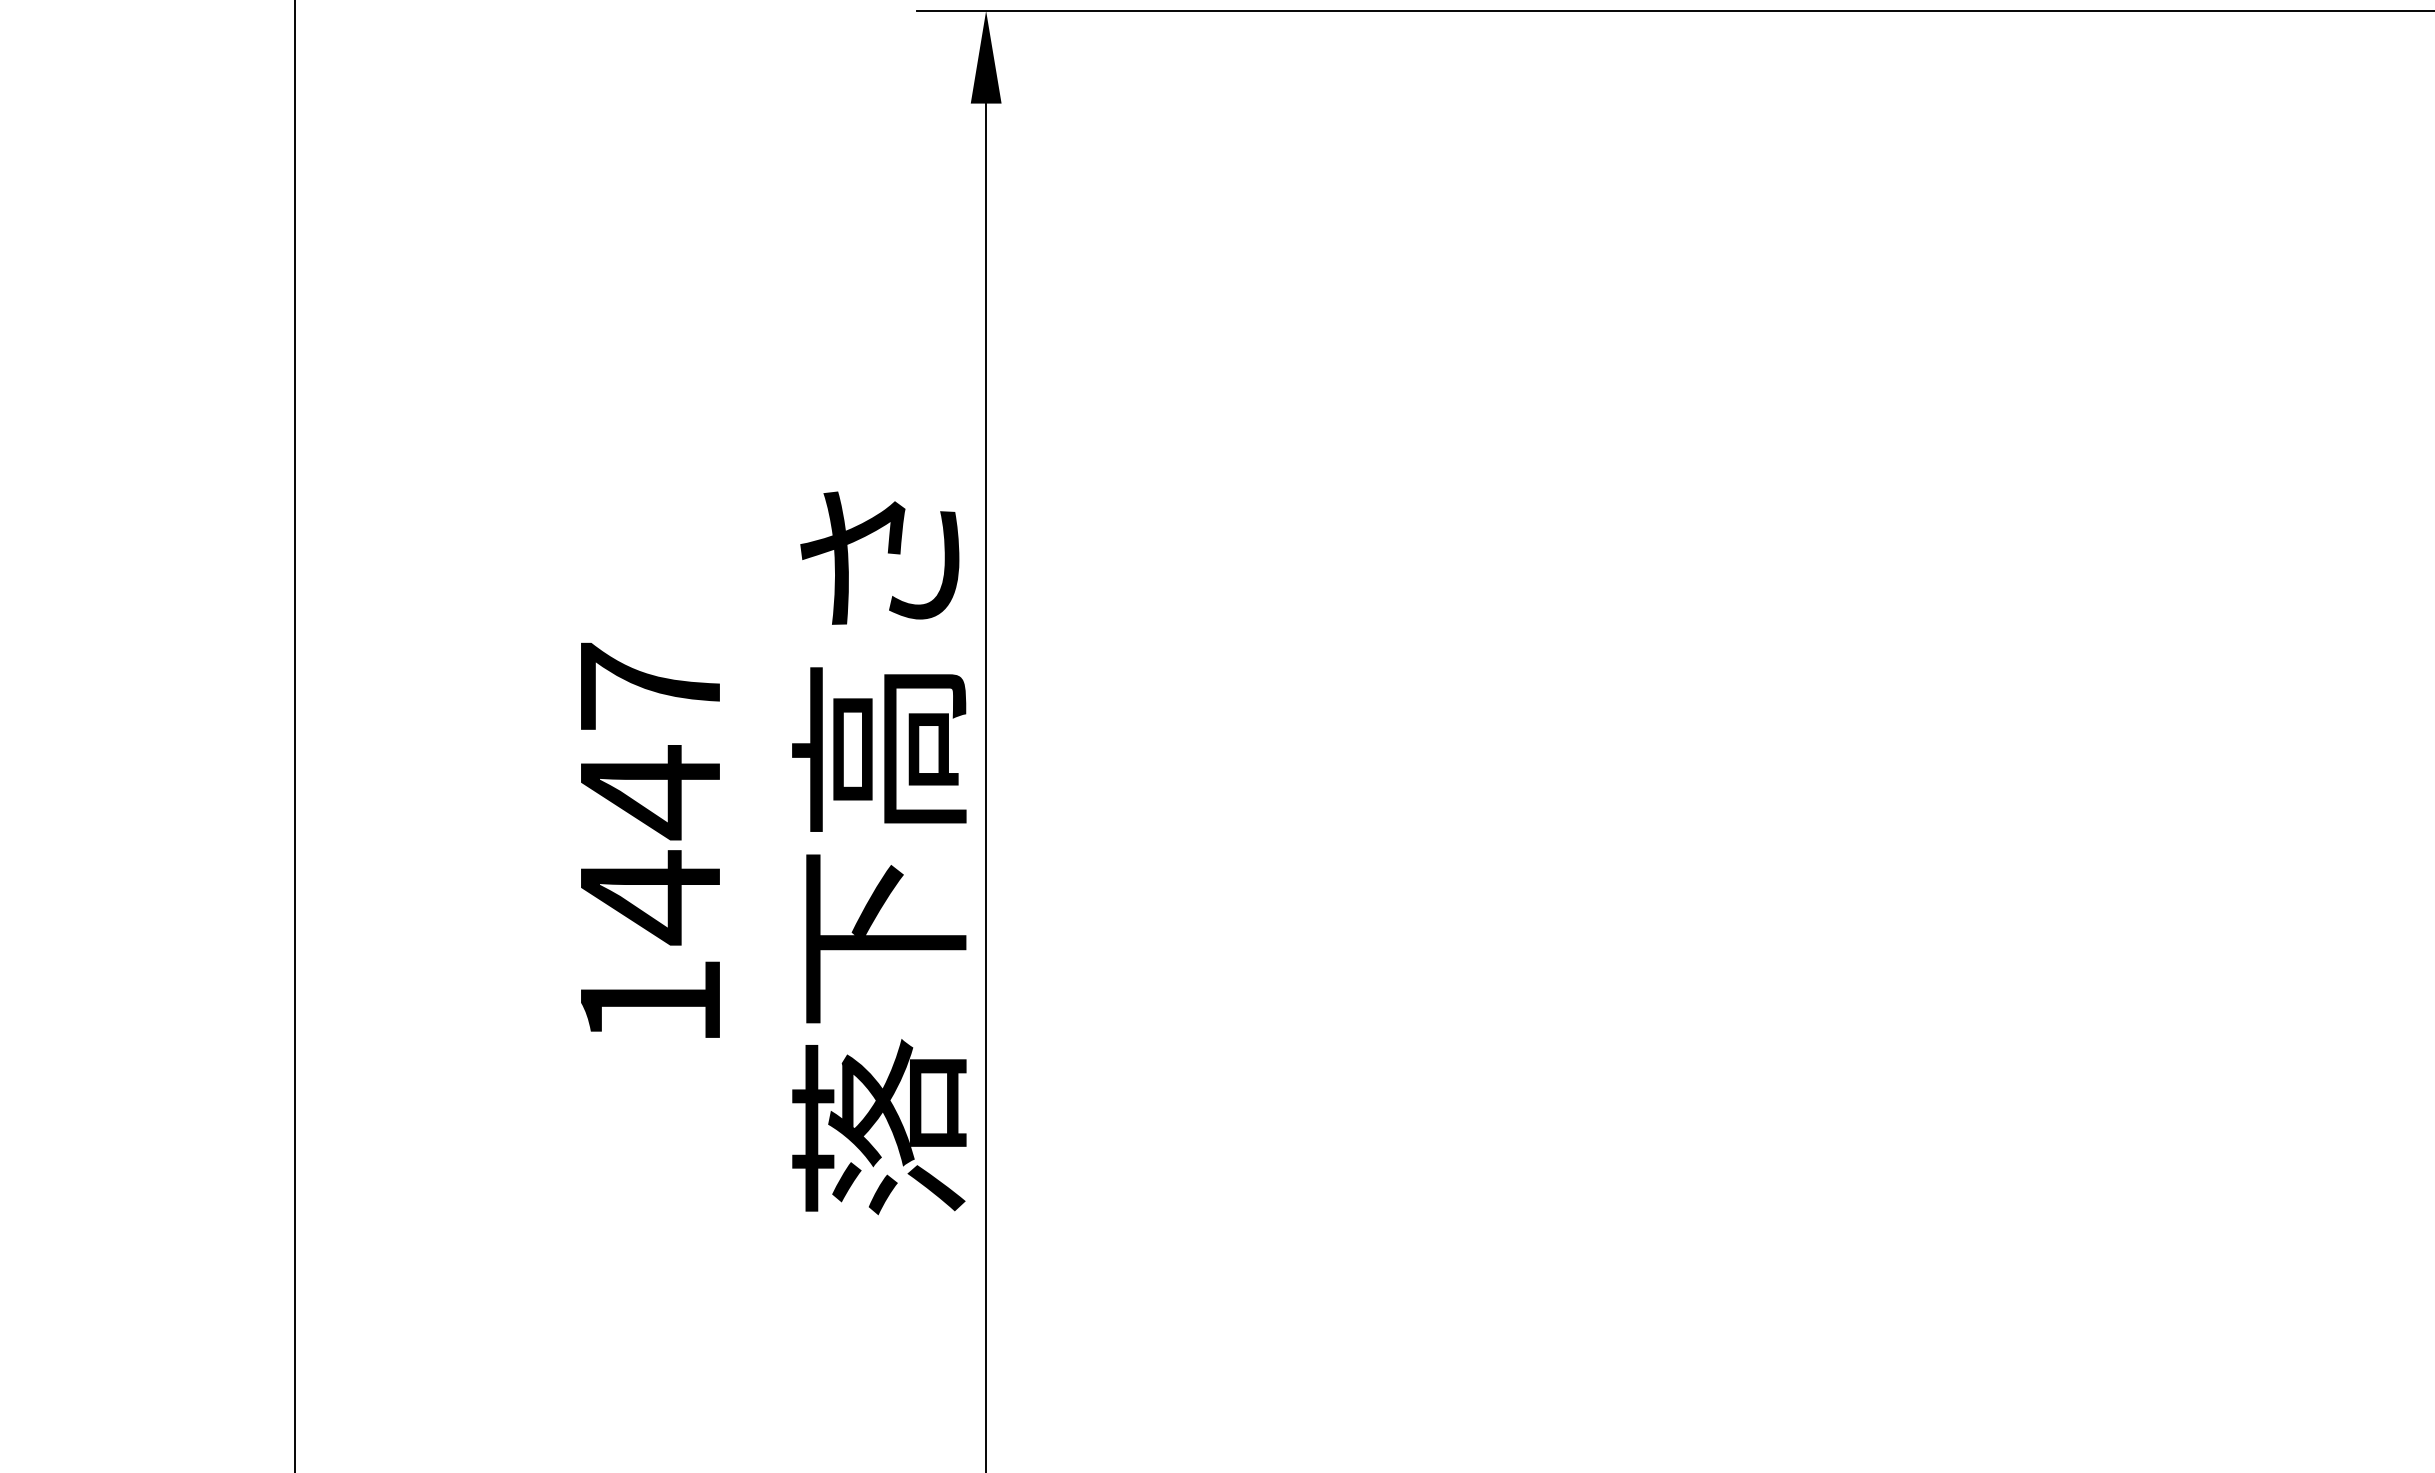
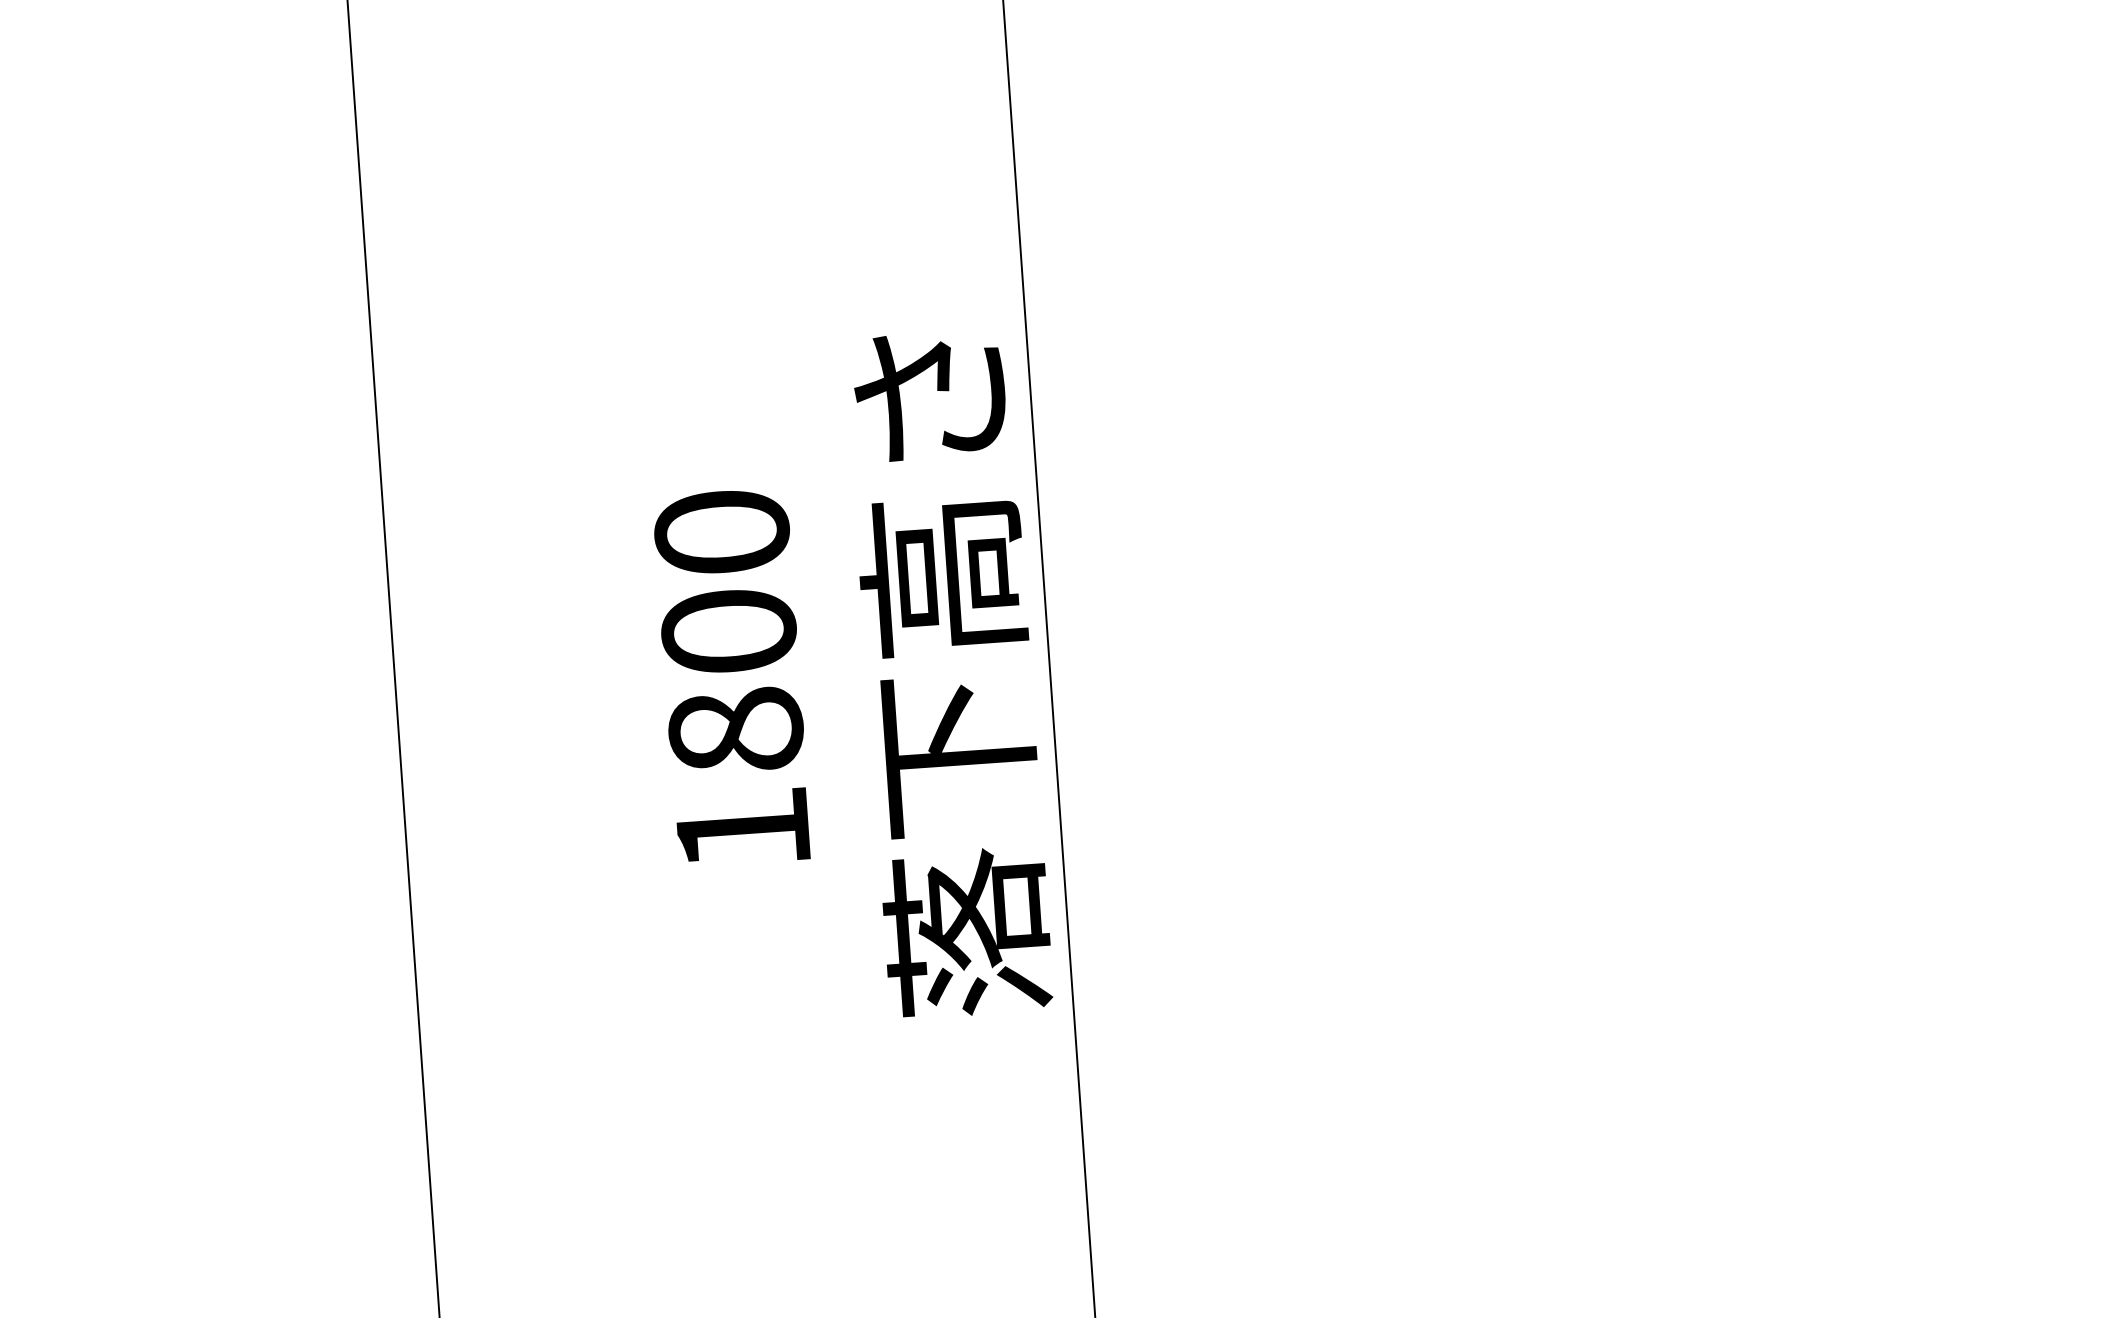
text: (650, 793) -> (729, 633), 1447 -> 1800

